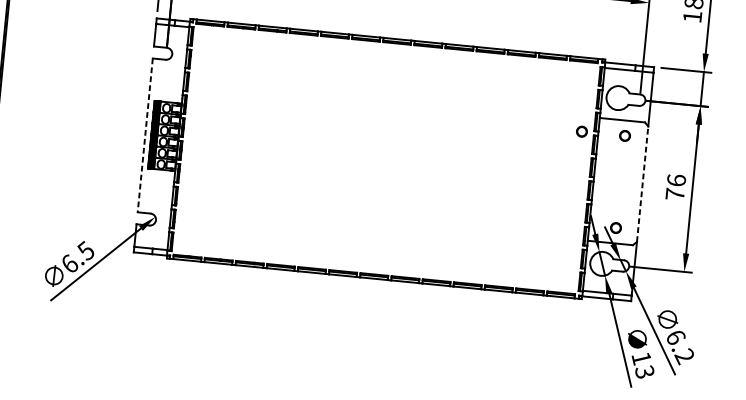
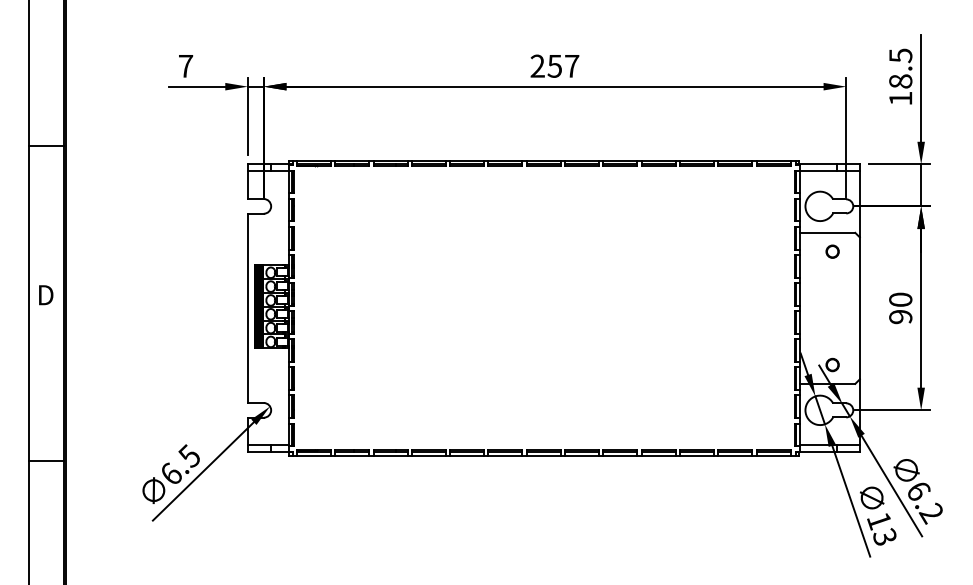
circle: (581, 131) -> (779, 251), removed
line: (144, 135) -> (247, 308), dashed -> solid
line: (642, 184) -> (859, 308), dashed -> solid
text: (675, 187) -> (900, 308), 76 -> 90

